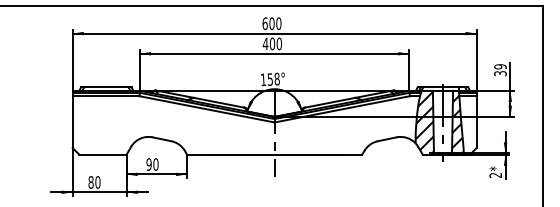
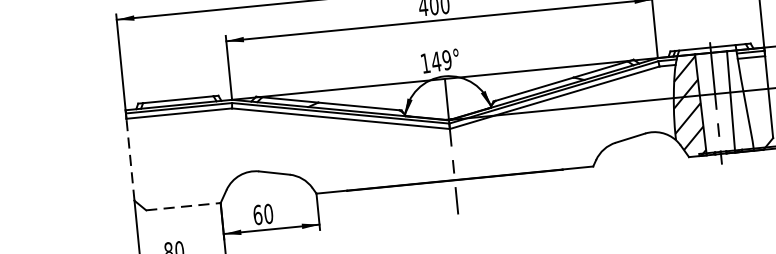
text: (273, 79) -> (441, 61), 158° -> 149°
line: (72, 122) -> (130, 160), solid -> dashed
hatch: (457, 124) -> (739, 103), removed
line: (103, 154) -> (184, 206), solid -> dashed
text: (148, 164) -> (256, 215), 90 -> 60

